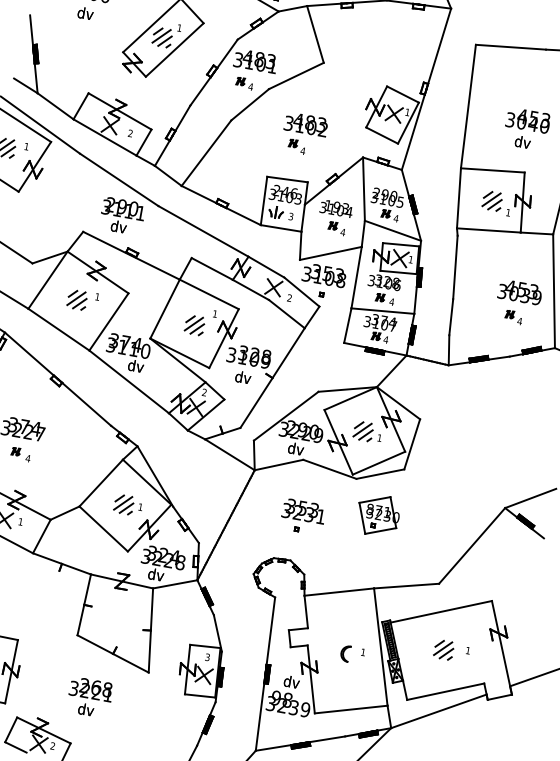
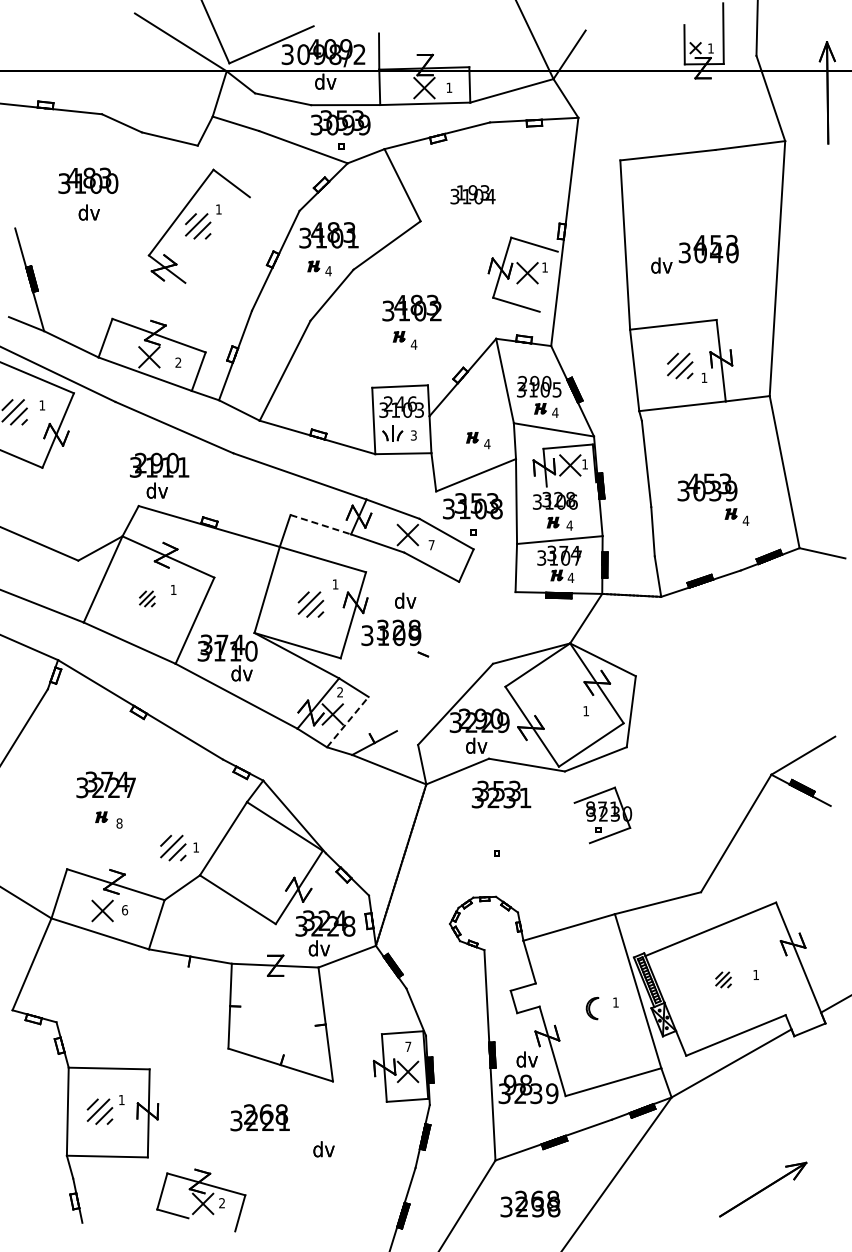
line: (174, 49) -> (217, 239), removed
line: (408, 122) -> (548, 281), removed
text: (522, 142) -> (661, 265), moved
text: (336, 208) -> (472, 194), moved
text: (122, 216) -> (159, 475), moved
line: (212, 268) -> (320, 524), solid -> dashed
line: (398, 272) -> (571, 484), removed
text: (520, 292) -> (707, 487), moved
text: (289, 298) -> (431, 545), 2 -> 7
part: (77, 299) -> (147, 598), size x0.6
text: (243, 377) -> (405, 600), moved
line: (272, 378) -> (427, 656), removed
line: (205, 415) -> (347, 722), solid -> dashed
part: (363, 430) -> (562, 705), removed
text: (28, 458) -> (119, 823), 4 -> 8
part: (128, 504) -> (179, 847), moved
text: (304, 511) -> (501, 794), moved
line: (361, 517) -> (581, 822), removed
text: (21, 522) -> (125, 910), 1 -> 6
part: (443, 649) -> (723, 979), size x0.6
text: (207, 657) -> (408, 1046), 3 -> 7
text: (85, 709) -> (323, 1149), moved

